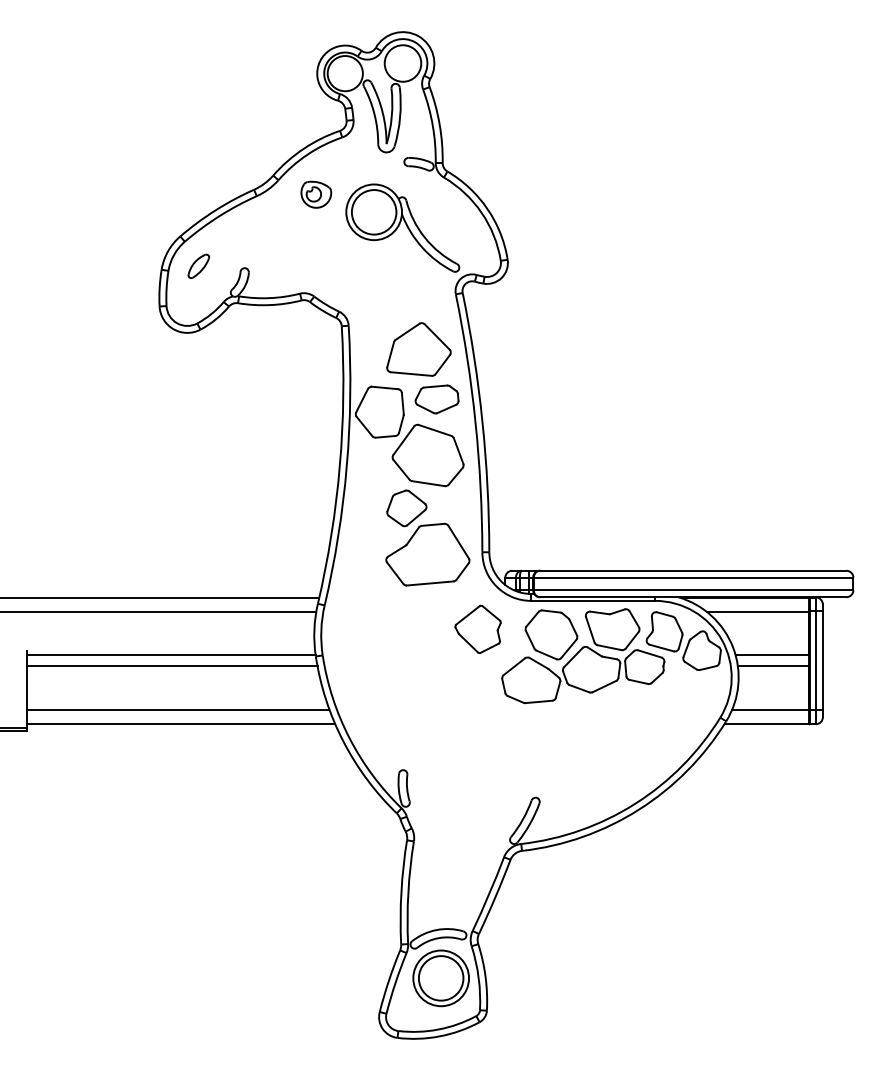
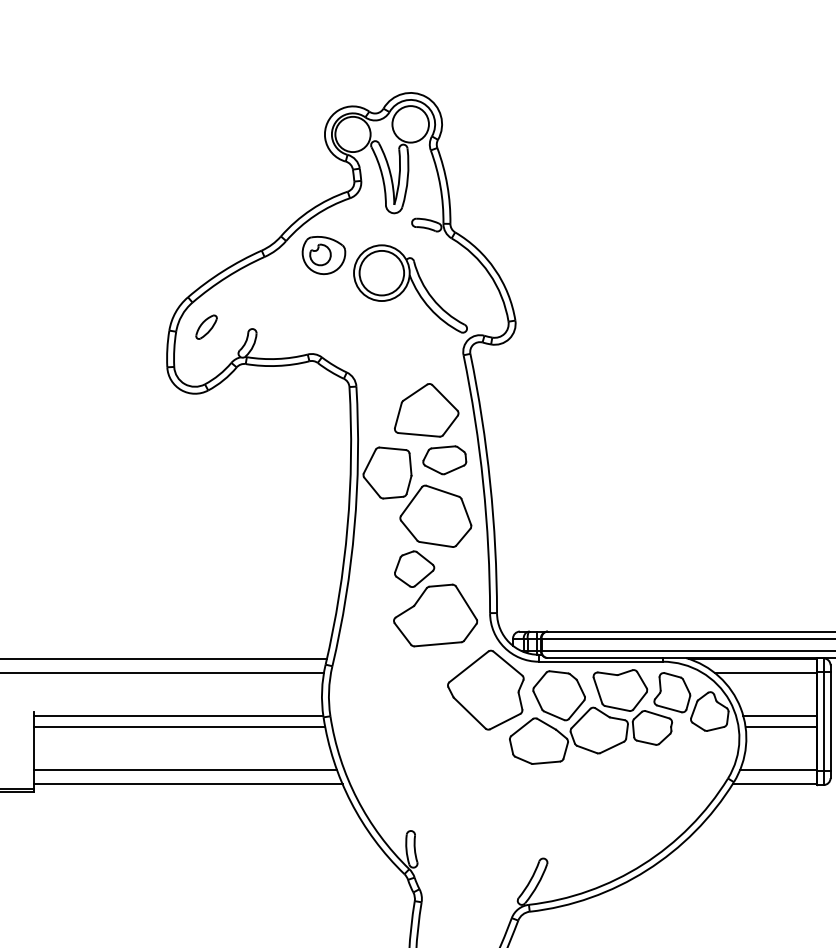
part: (316, 194) -> (324, 255), size x1.43
part: (477, 629) -> (485, 690), size x1.67

